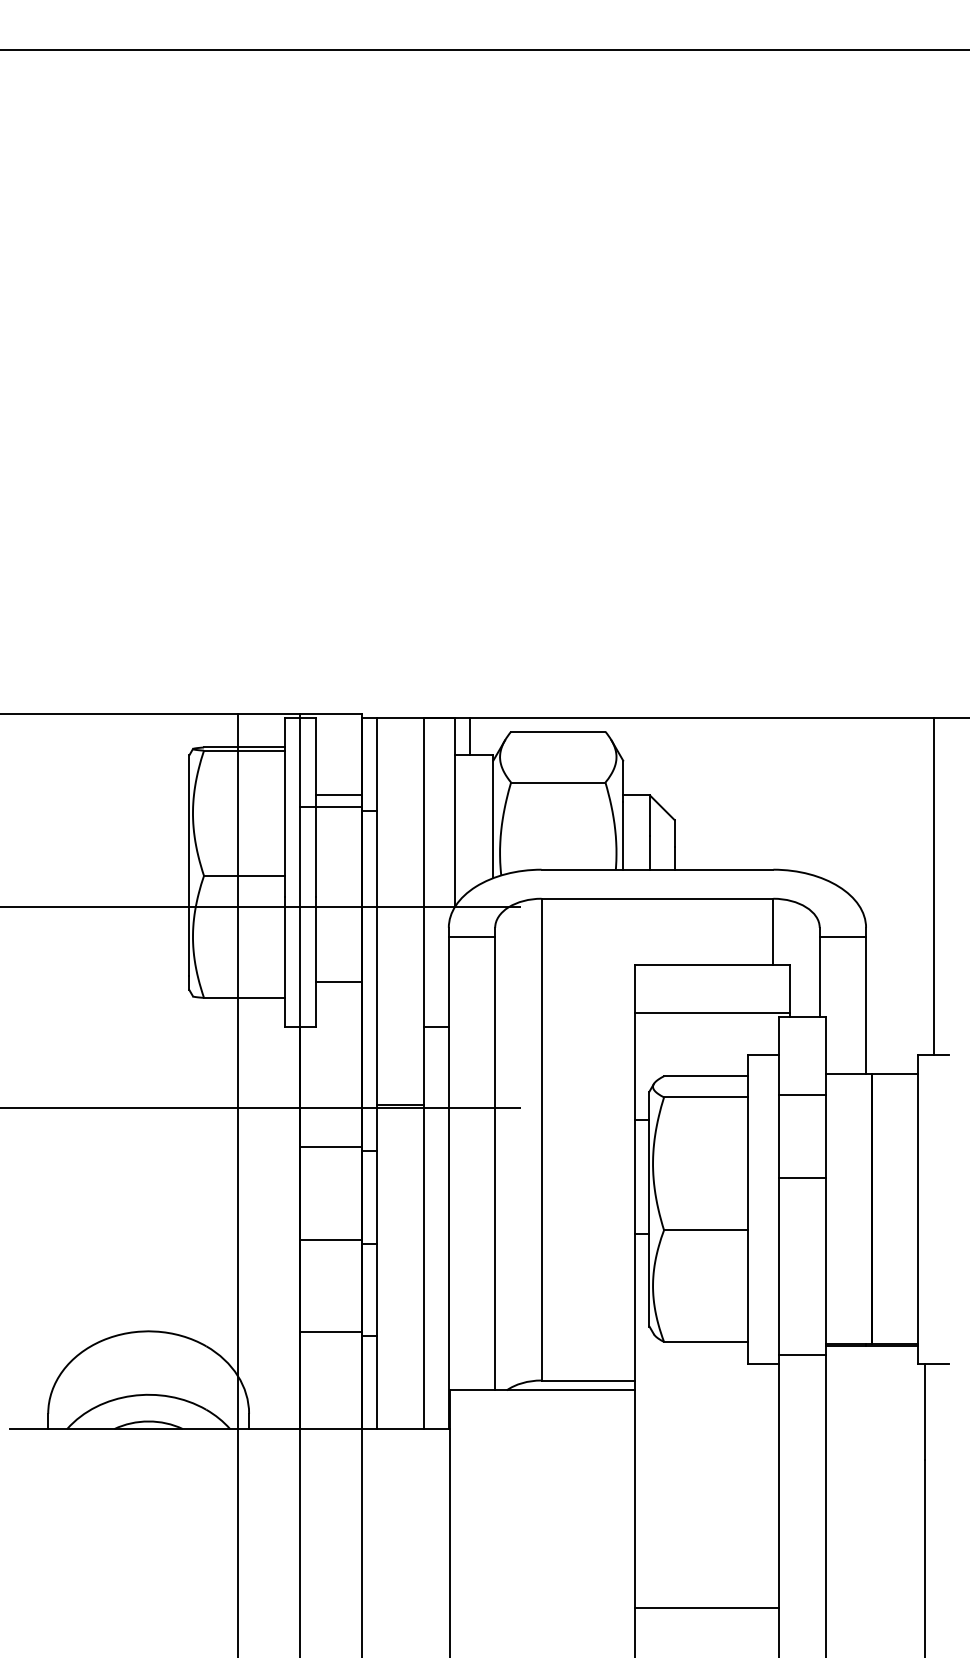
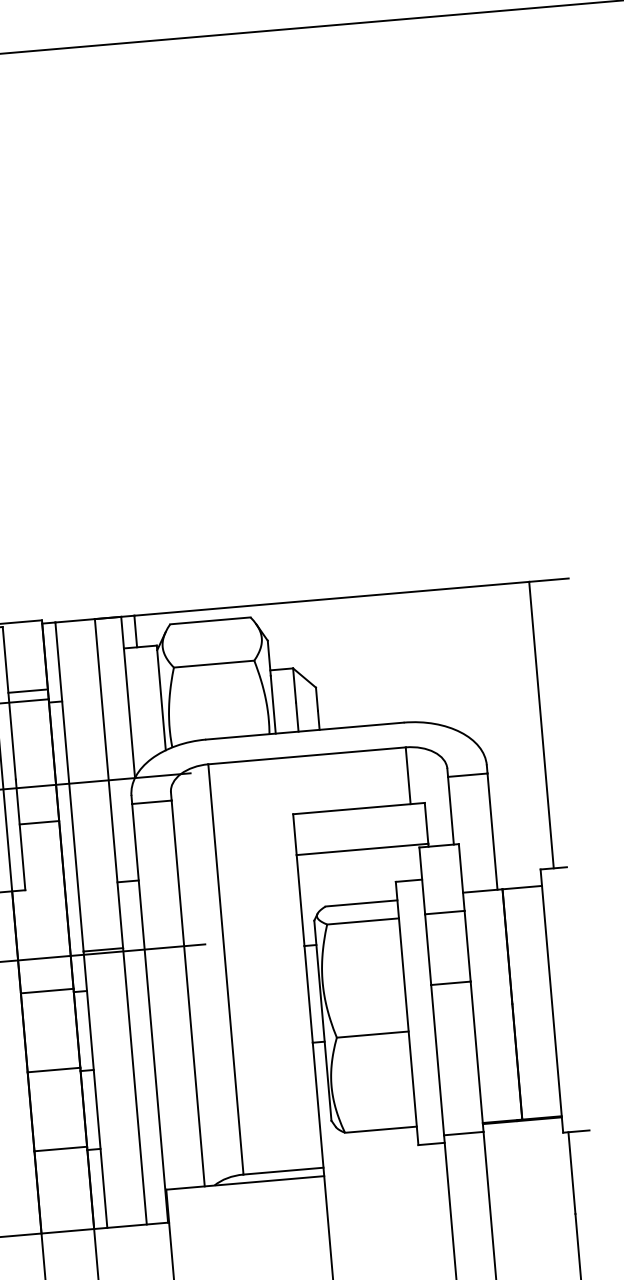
line: (338, 981) -> (39, 822), moved

